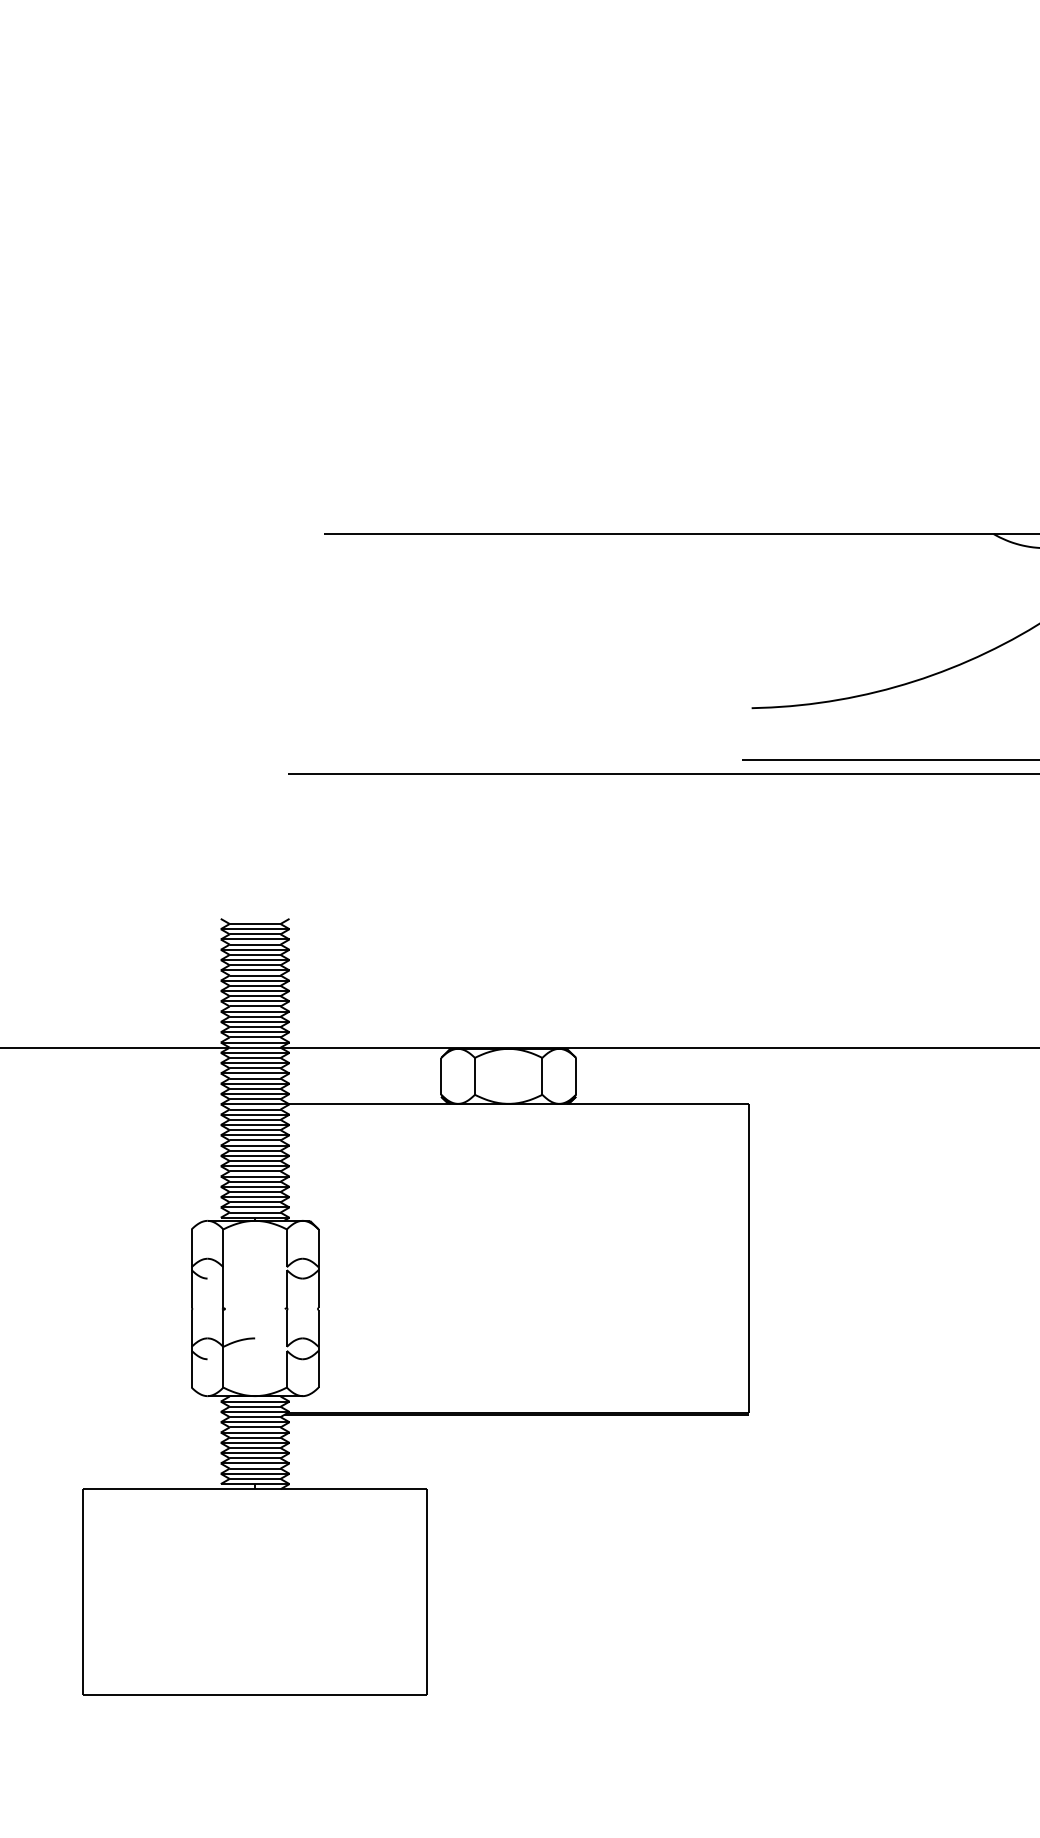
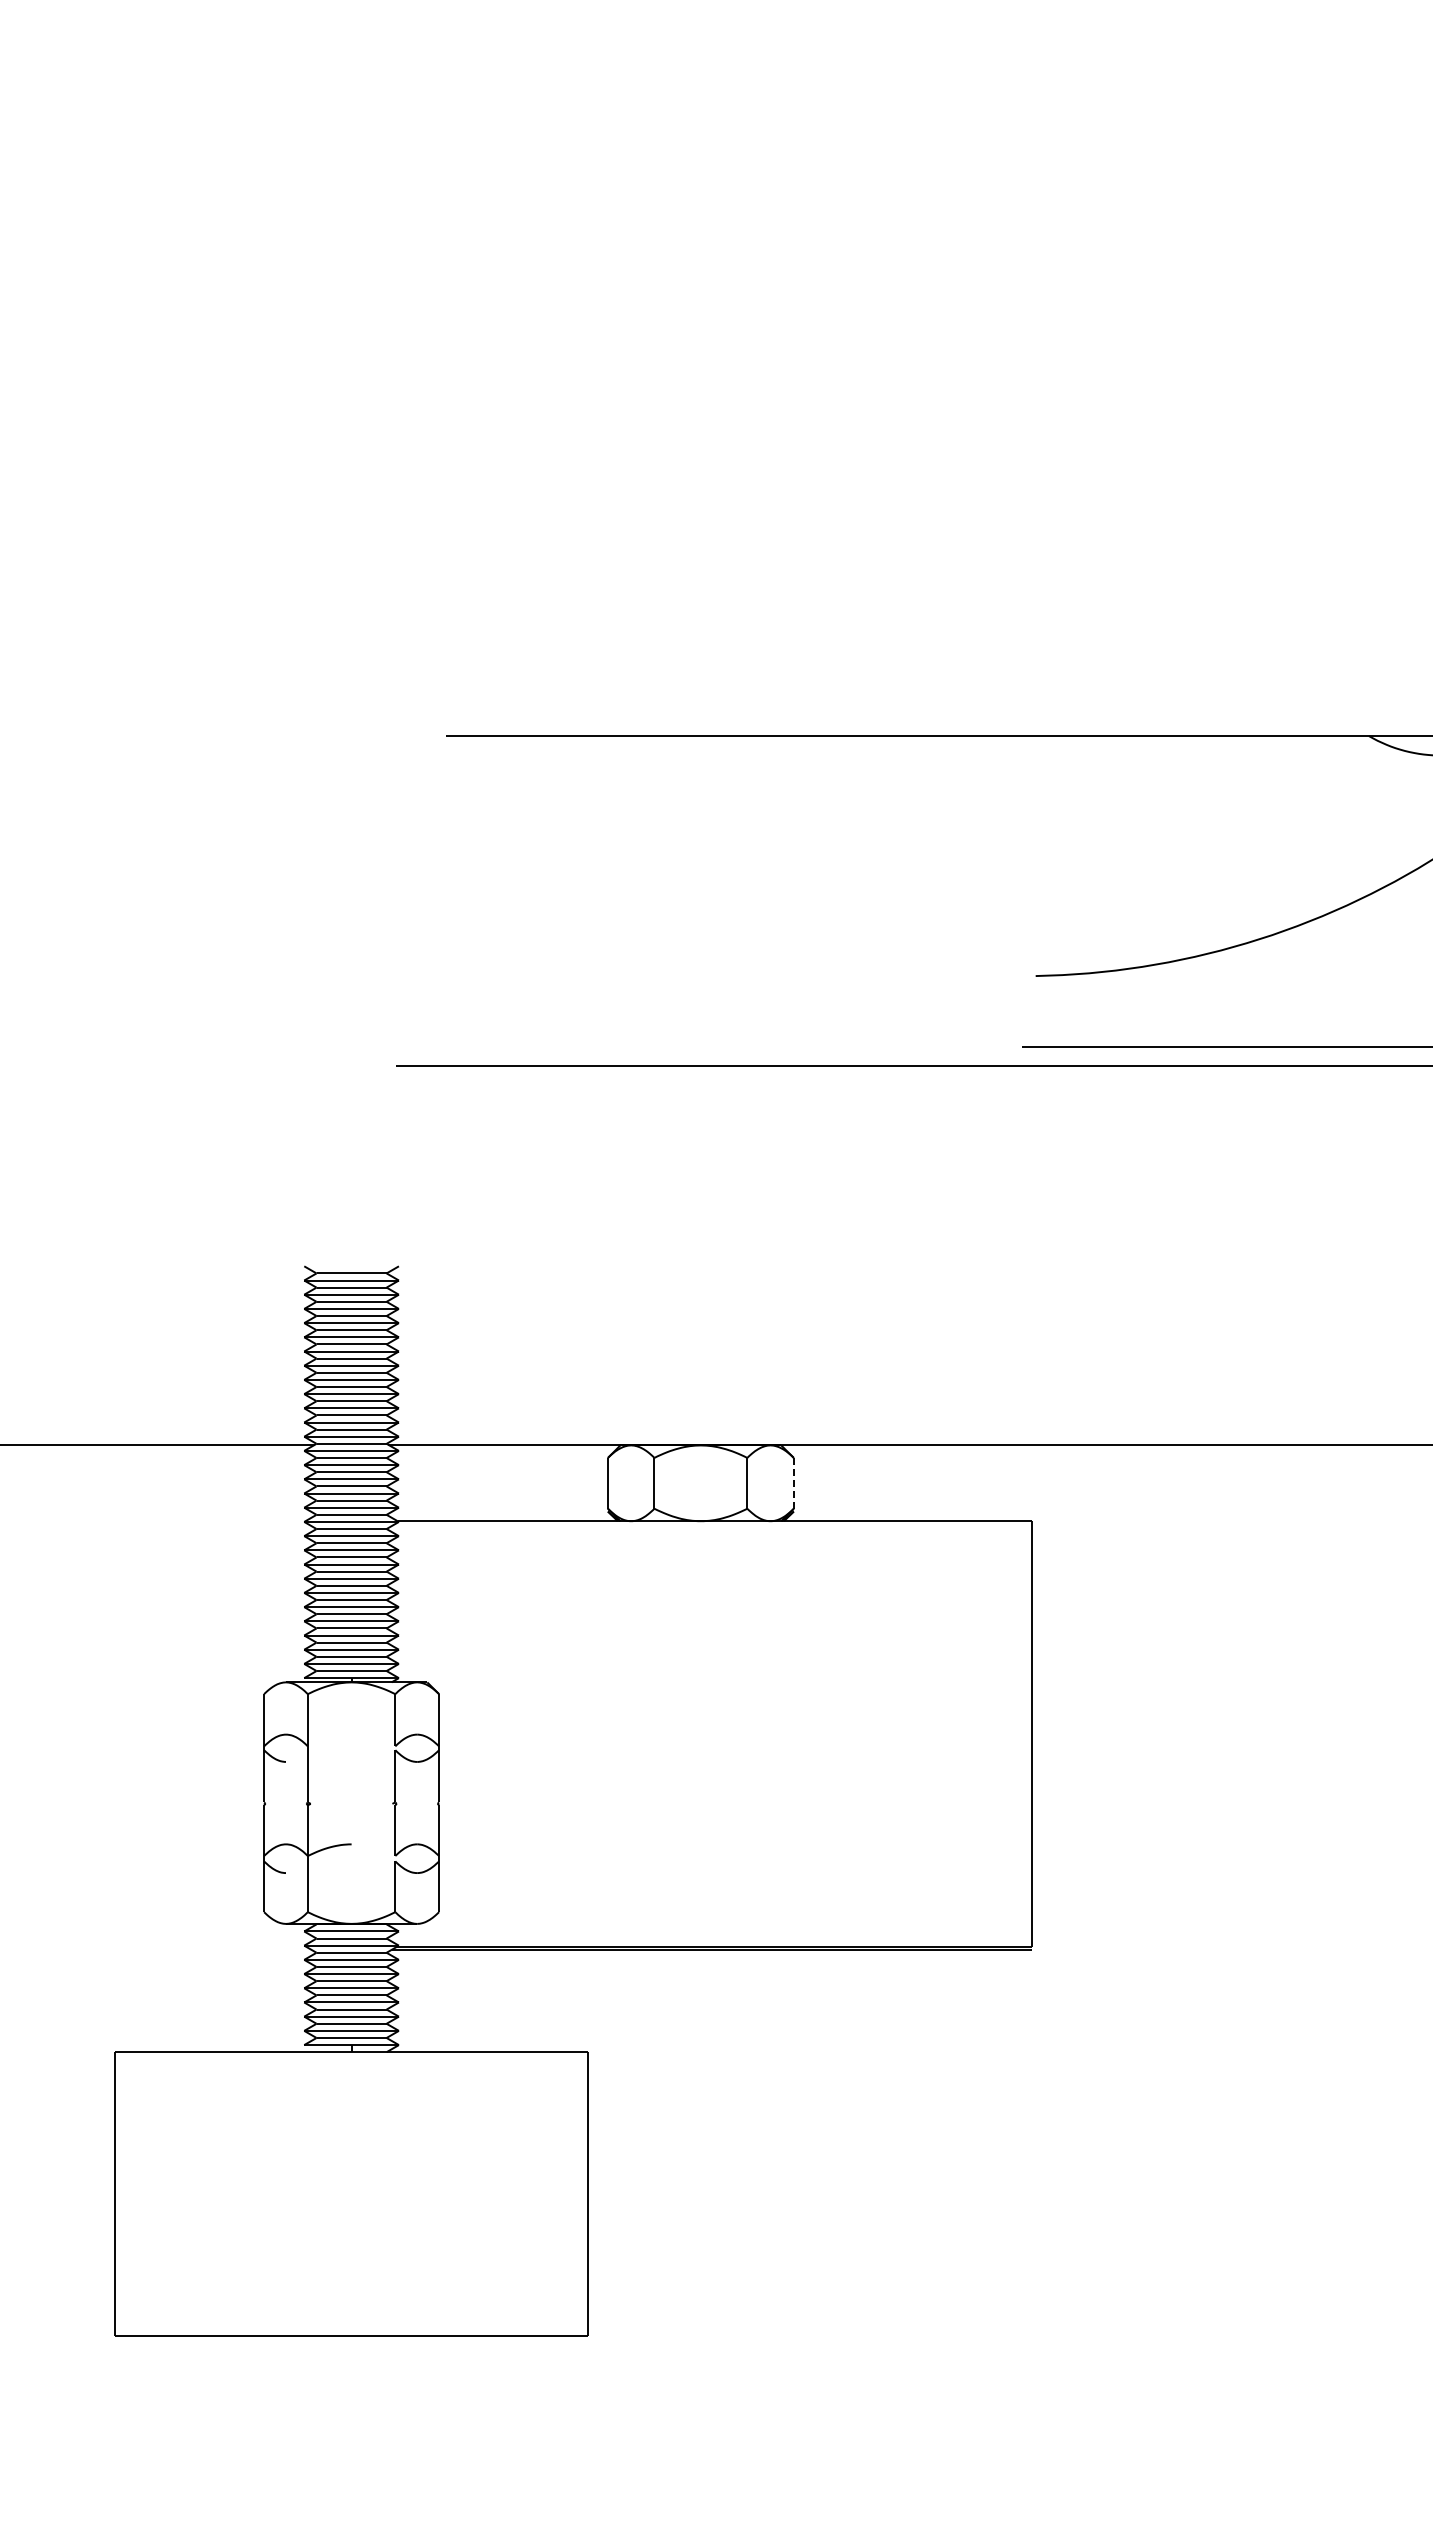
line: (575, 1076) -> (793, 1483), solid -> dashed

